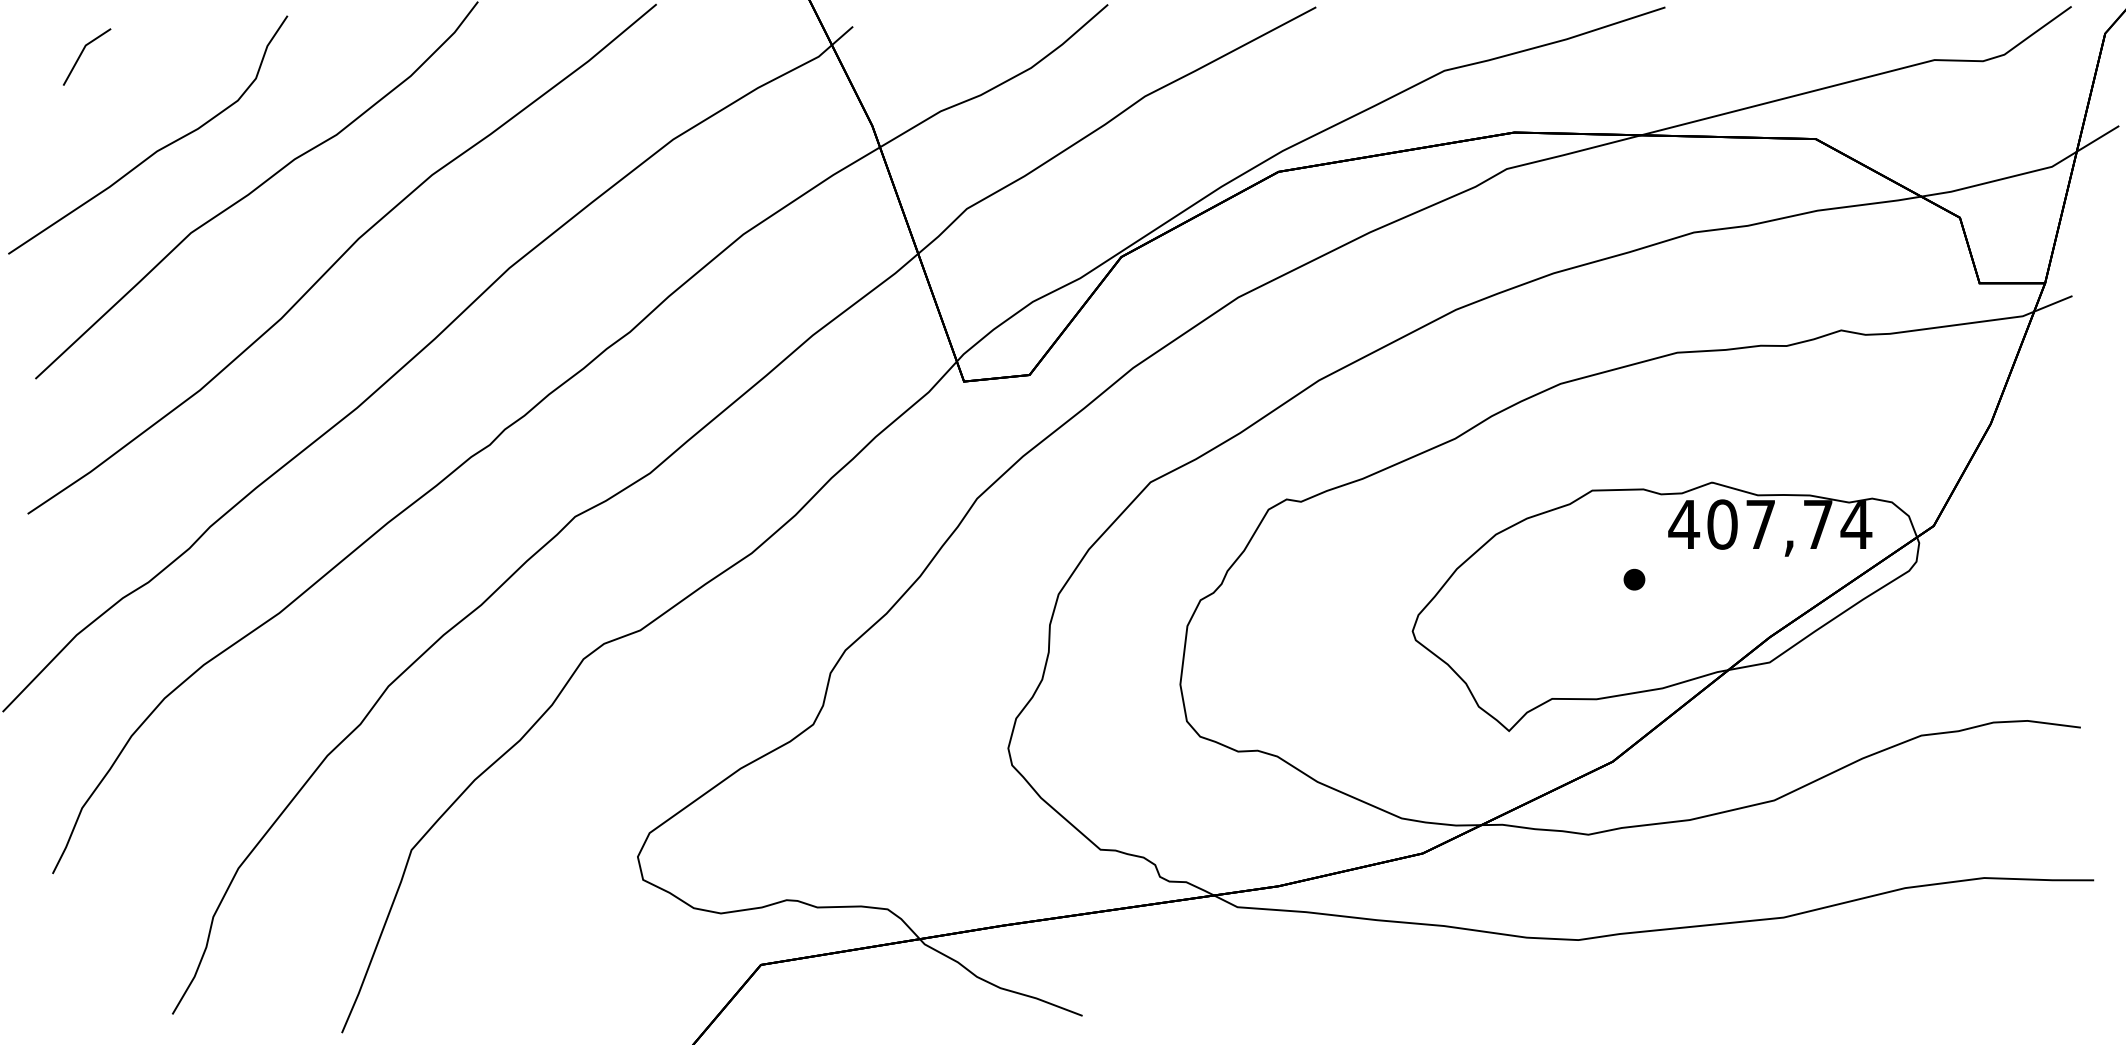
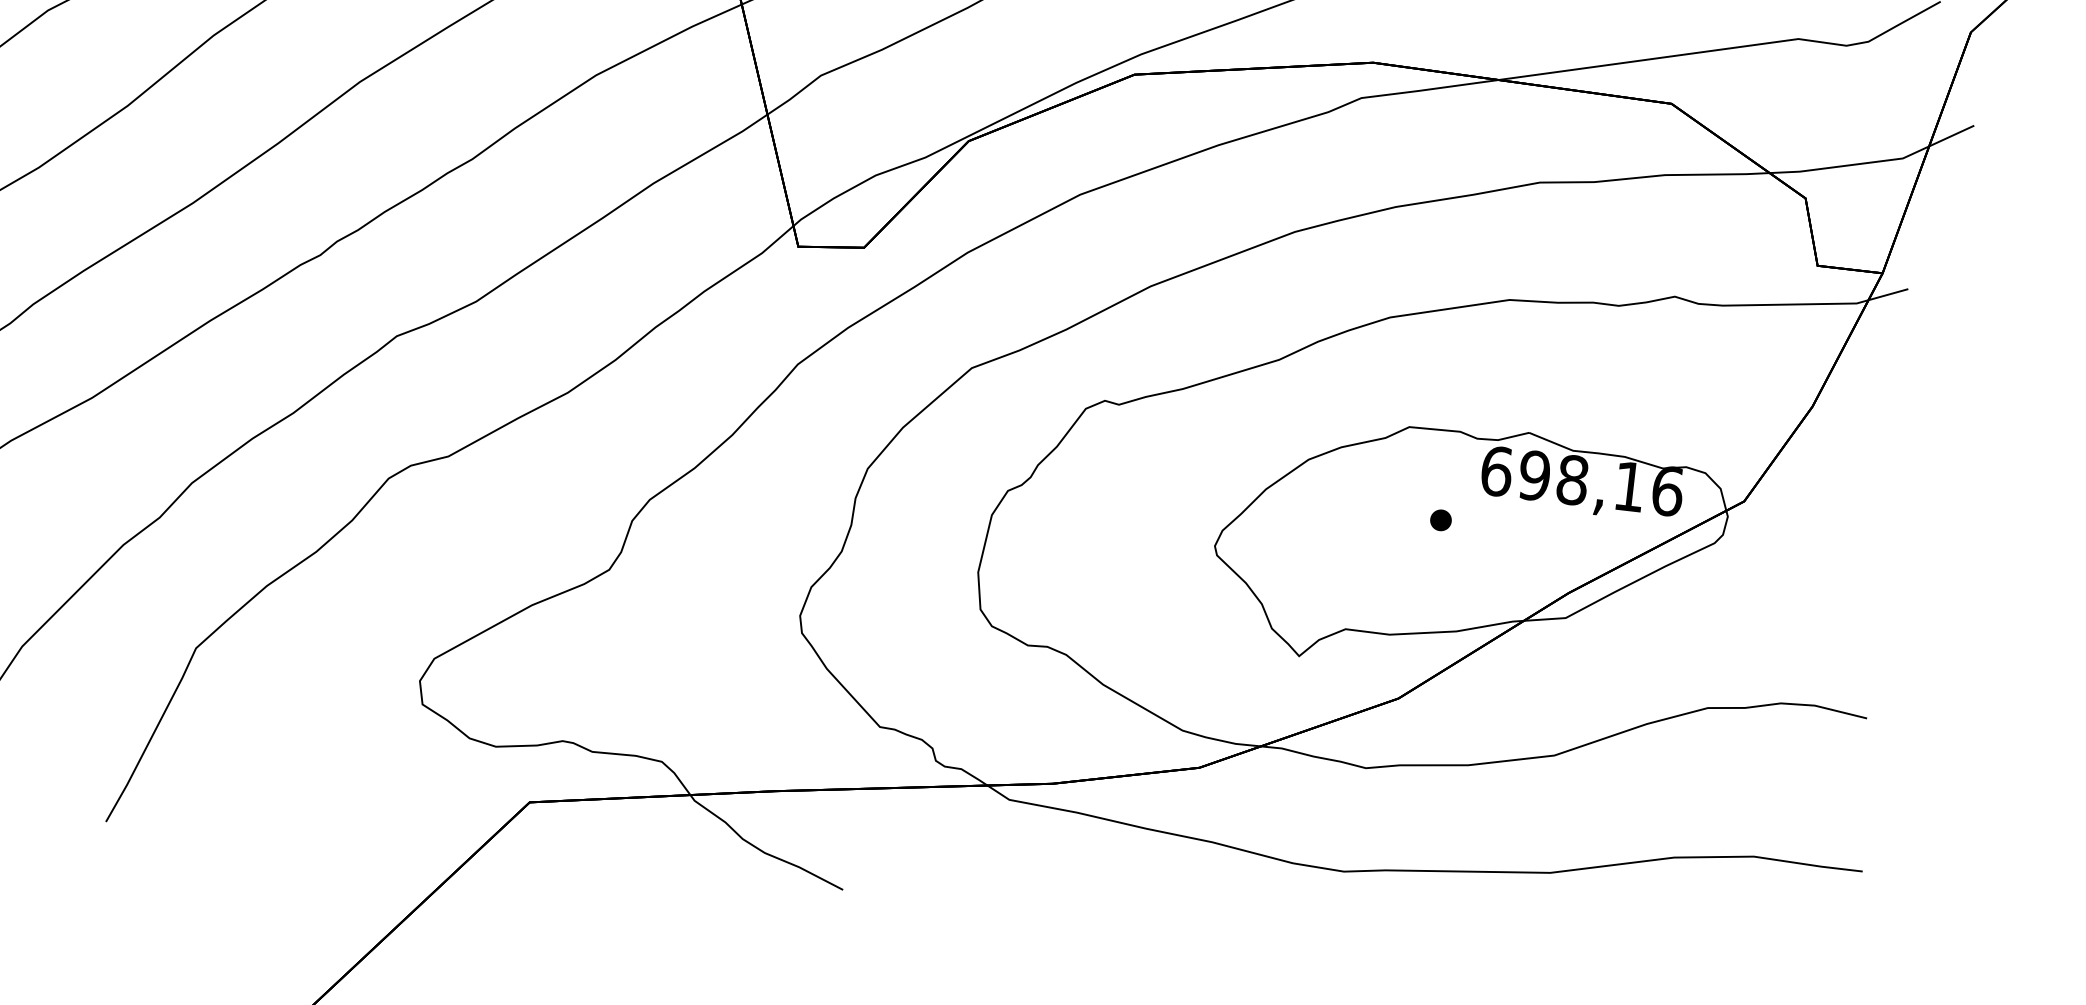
text: (1770, 524) -> (1582, 481), 407,74 -> 698,16

